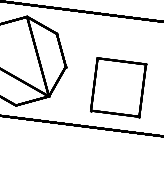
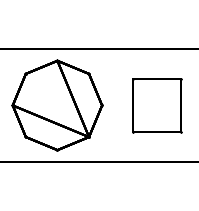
part: (119, 87) -> (157, 105), moved

